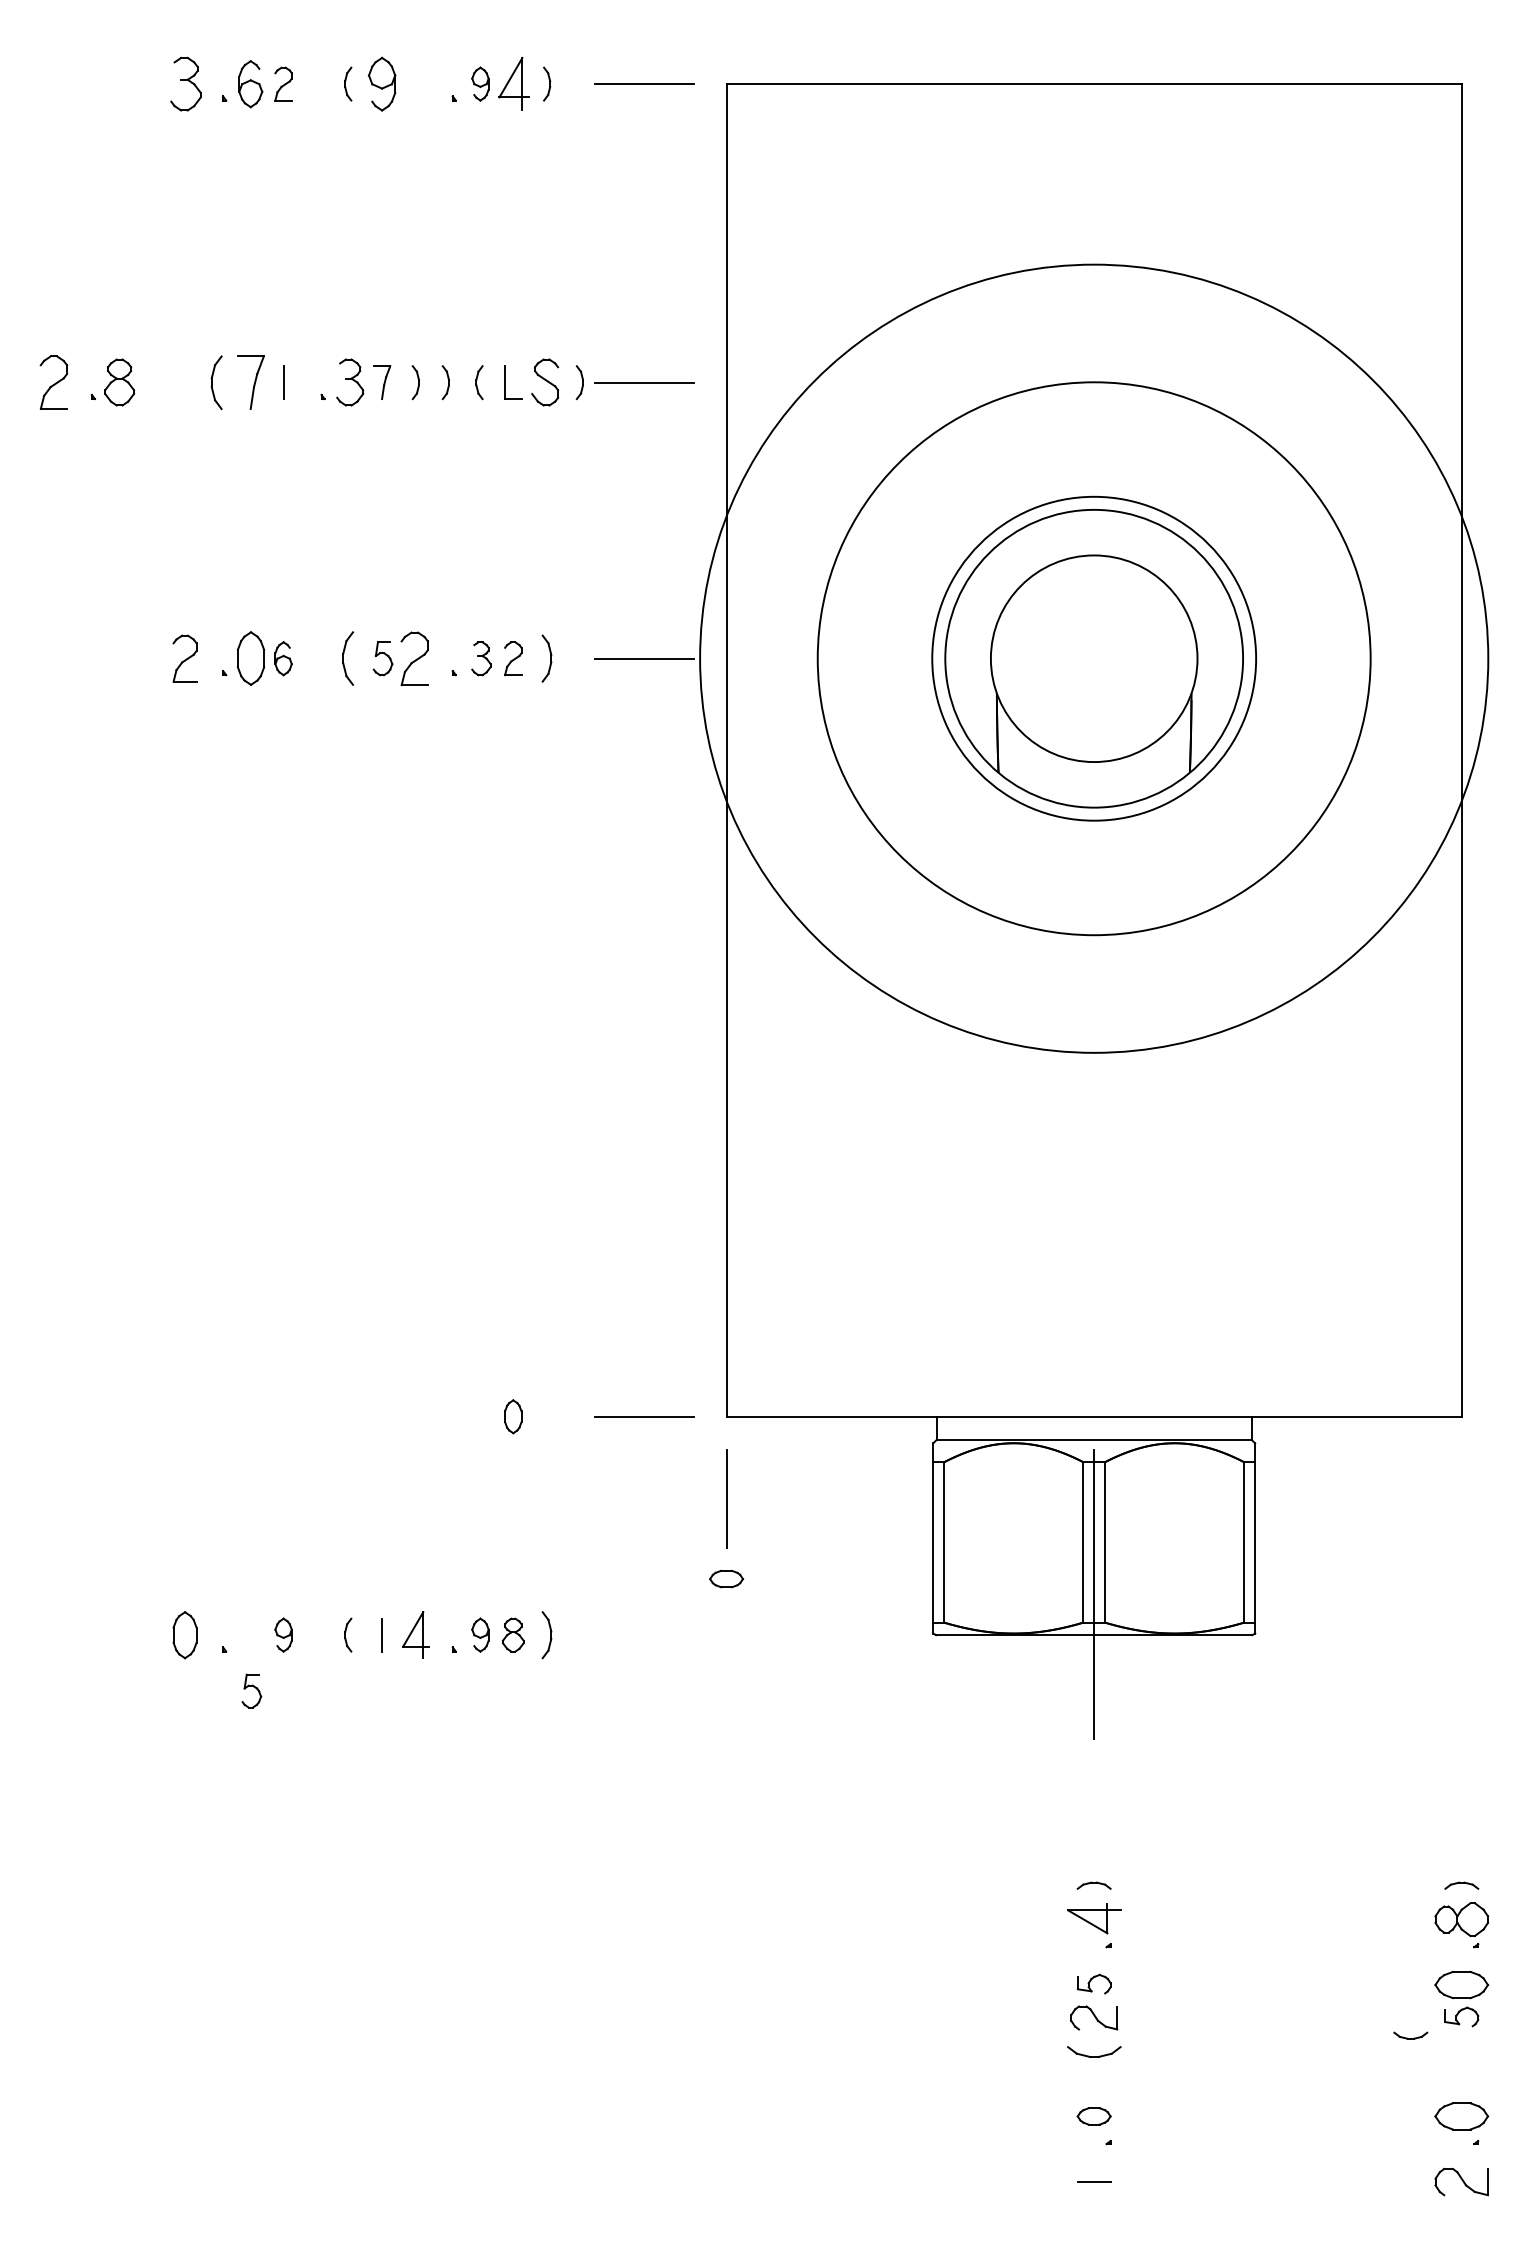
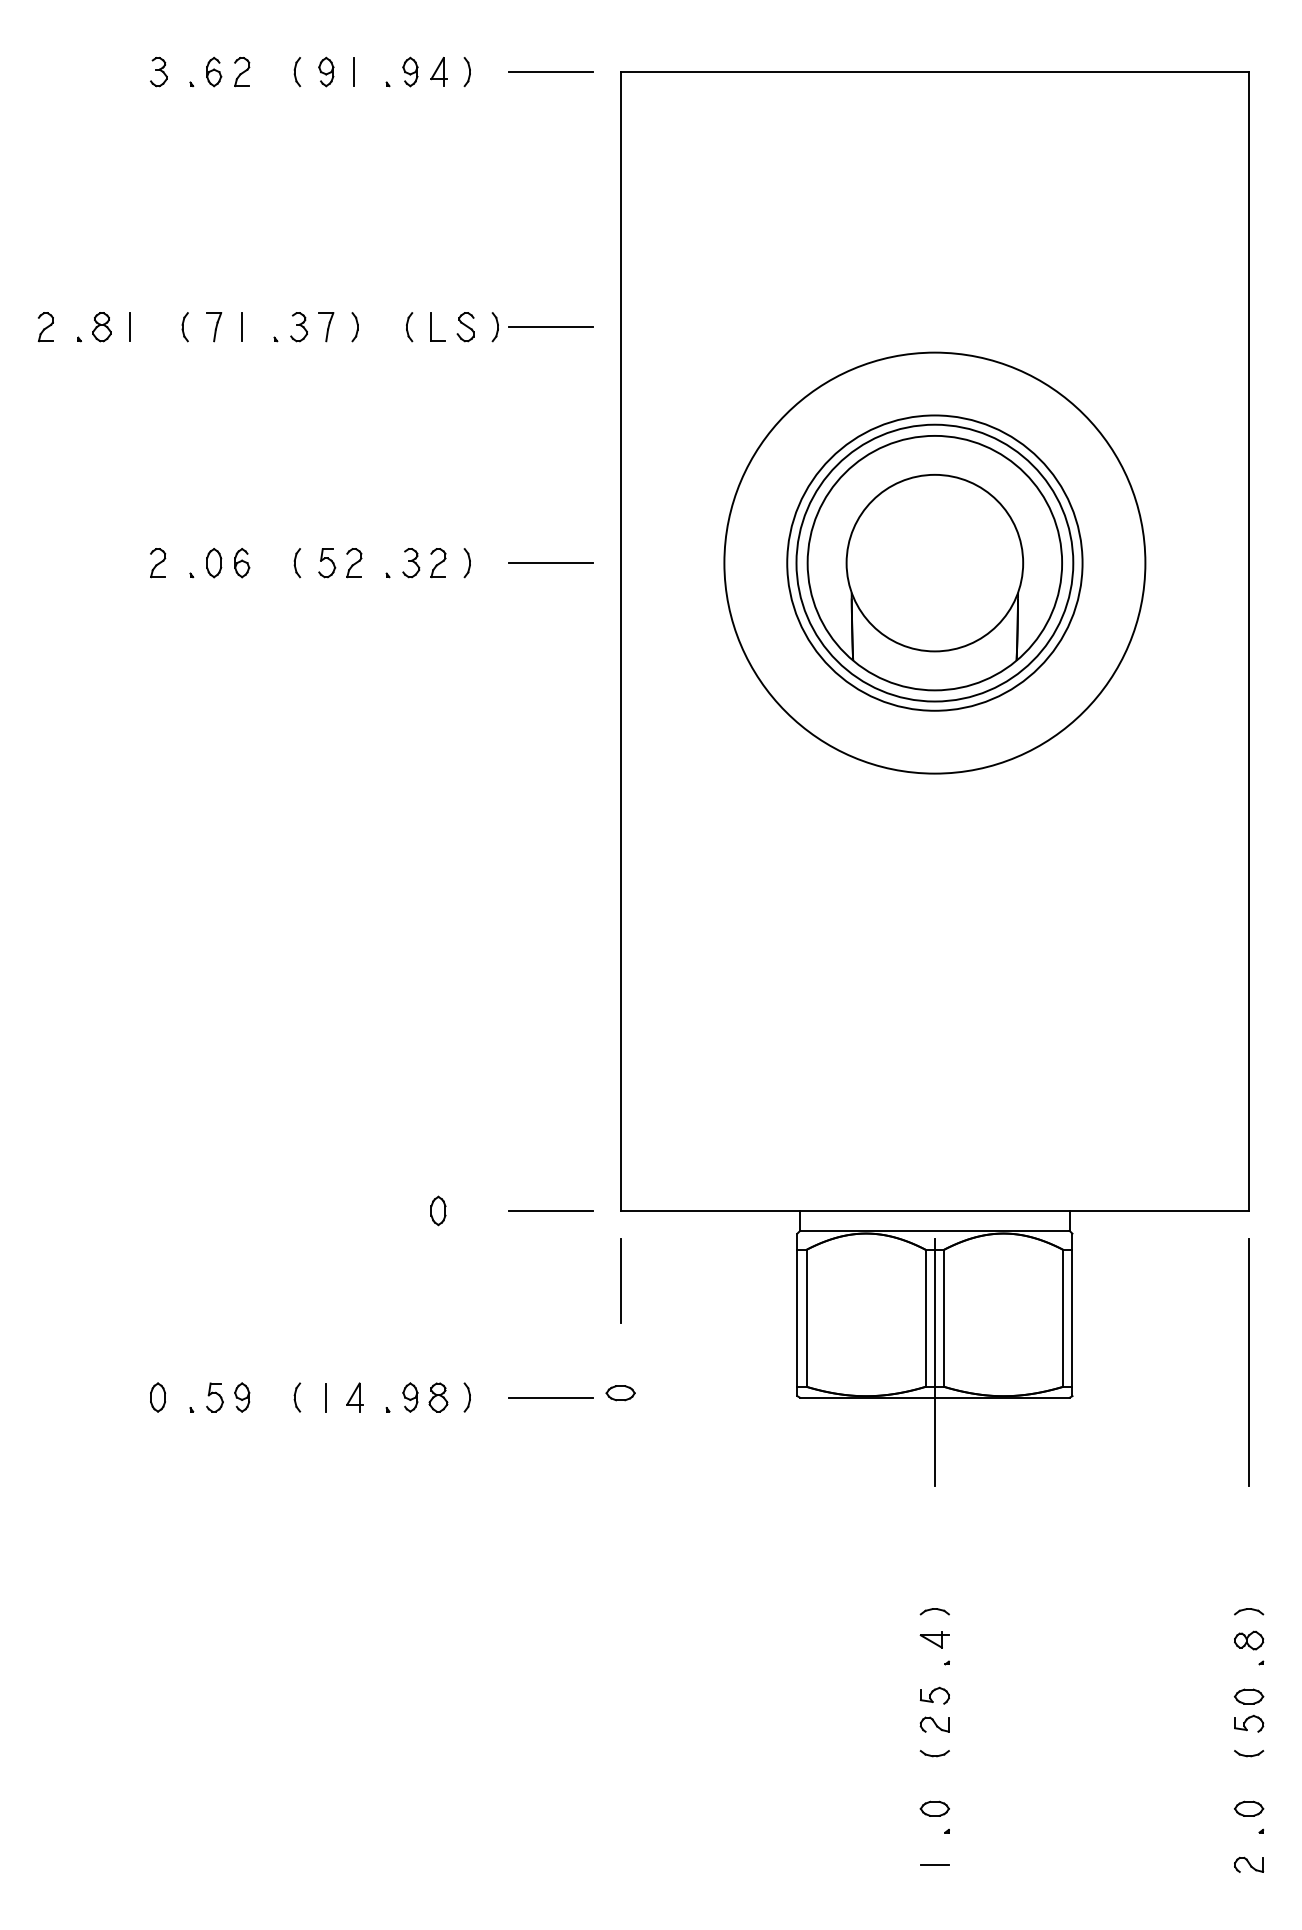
part: (186, 83) -> (159, 71), size x0.62
part: (250, 83) -> (213, 71), size x0.71
part: (381, 83) -> (325, 71), size x0.62
line: (414, 83) -> (354, 71), added
part: (514, 83) -> (439, 71), size x0.62
part: (53, 382) -> (45, 327), size x0.62
part: (119, 382) -> (101, 327), size x0.71
line: (152, 382) -> (130, 327), added
part: (217, 382) -> (185, 327), size x0.62
part: (250, 382) -> (213, 327), size x0.62
part: (350, 382) -> (299, 327), size x0.71
part: (445, 382) -> (380, 327), removed
part: (544, 382) -> (465, 327), size x0.71
part: (185, 658) -> (158, 562), size x0.71
part: (250, 658) -> (213, 562), size x0.62
part: (348, 658) -> (297, 562), size x0.62
part: (414, 658) -> (354, 562), size x0.62
part: (547, 658) -> (467, 562), size x0.71
circle: (1093, 658) -> (934, 562), size x0.62
circle: (1093, 658) -> (934, 562), size x0.62
part: (726, 1578) -> (620, 1392), moved
line: (1461, 1594) -> (1248, 1362), added
part: (185, 1634) -> (158, 1397), size x0.71
part: (415, 1634) -> (354, 1397), size x0.71
part: (547, 1634) -> (467, 1397), size x0.71
line: (644, 1635) -> (550, 1397), added
part: (251, 1690) -> (214, 1397), moved
part: (1093, 1918) -> (934, 1639), size x0.62
part: (1461, 1919) -> (1248, 1640), size x0.62
part: (1461, 1985) -> (1248, 1696), size x0.62
part: (1093, 2017) -> (934, 1724), size x0.71
part: (1410, 2035) -> (1248, 1753), moved
part: (1093, 2051) -> (934, 1753), size x0.62
part: (1461, 2116) -> (1248, 1808), size x0.62
part: (1461, 2181) -> (1248, 1864), size x0.62

